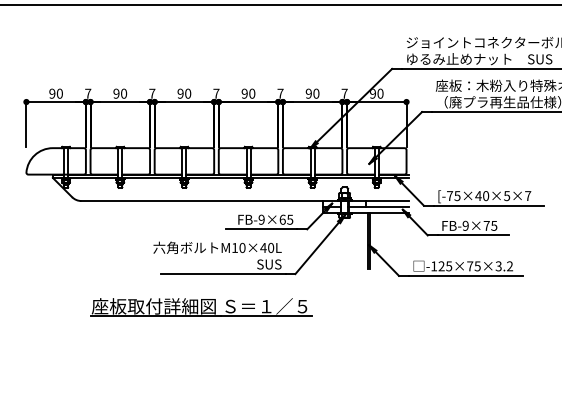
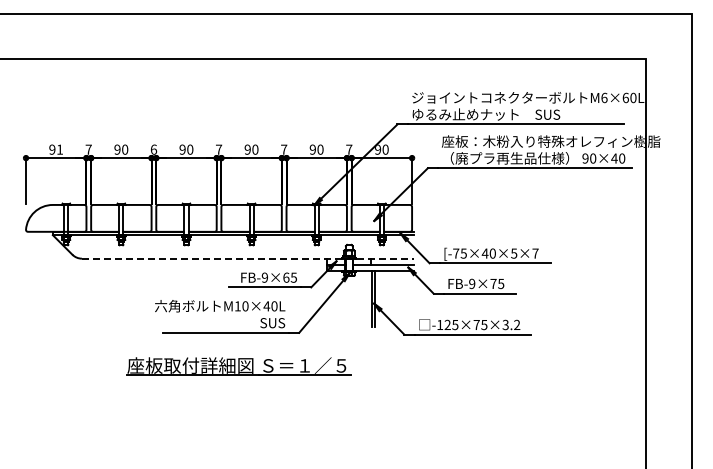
text: (60, 93) -> (60, 149), 90 -> 91
text: (151, 93) -> (153, 149), 7 -> 6
line: (245, 200) -> (248, 258), solid -> dashed
part: (201, 307) -> (238, 366), moved

